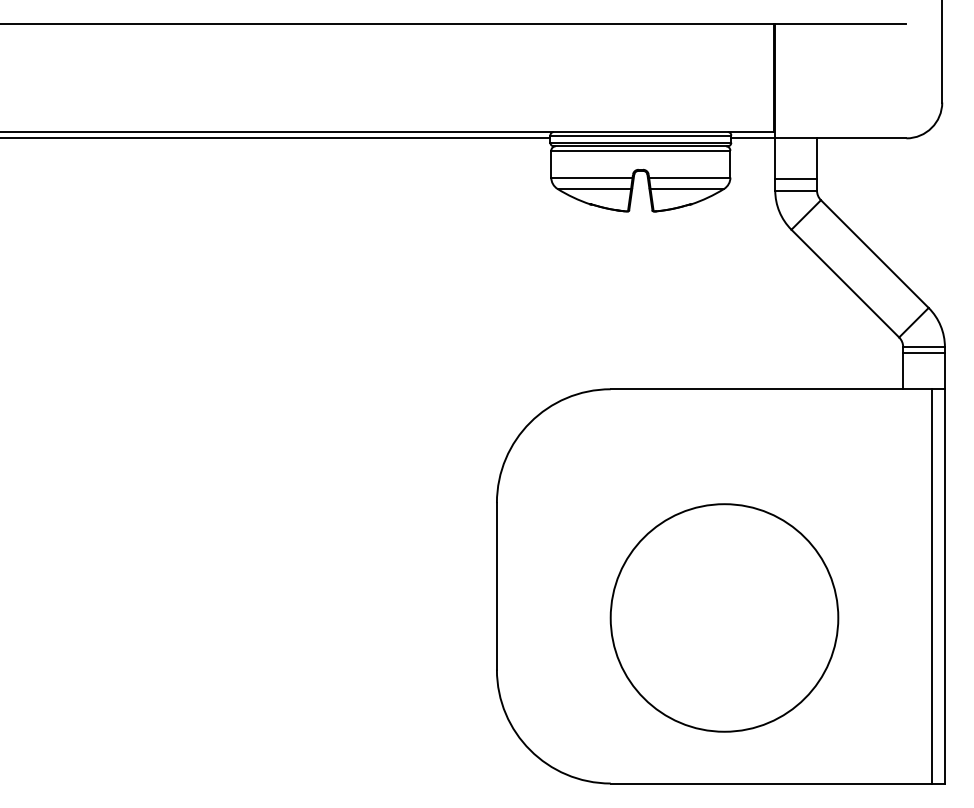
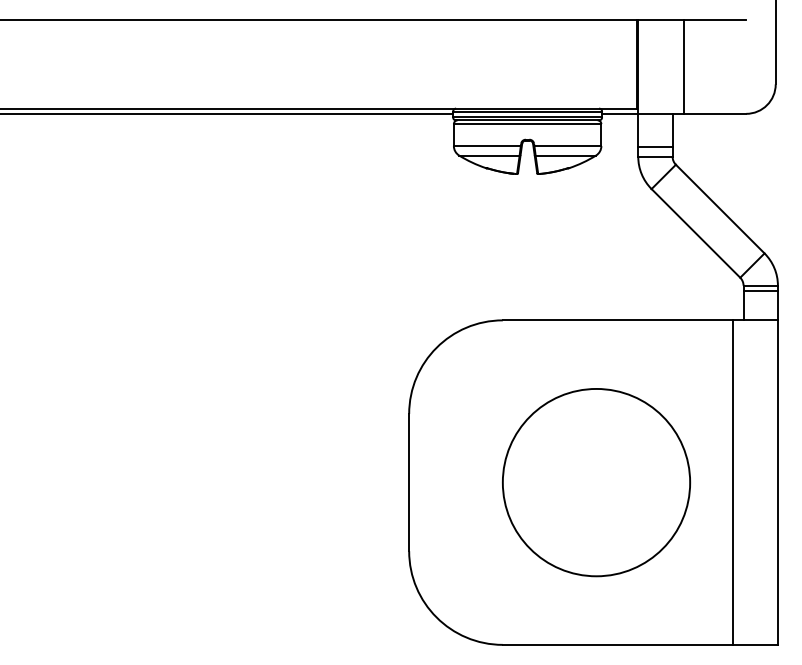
line: (830, 80) -> (683, 66), added
line: (931, 586) -> (732, 482), moved
circle: (724, 617) -> (596, 482), moved

